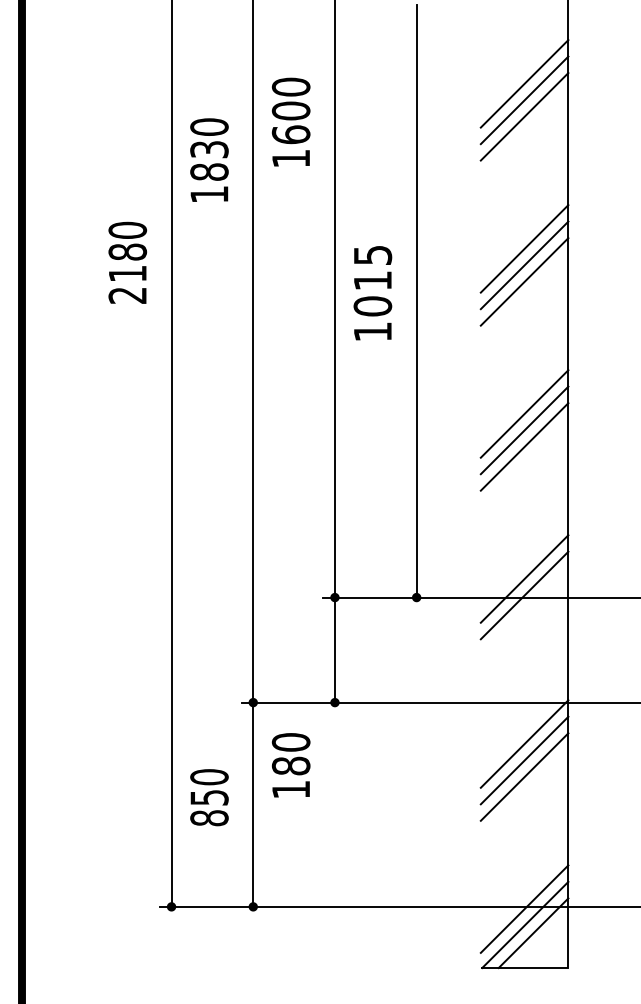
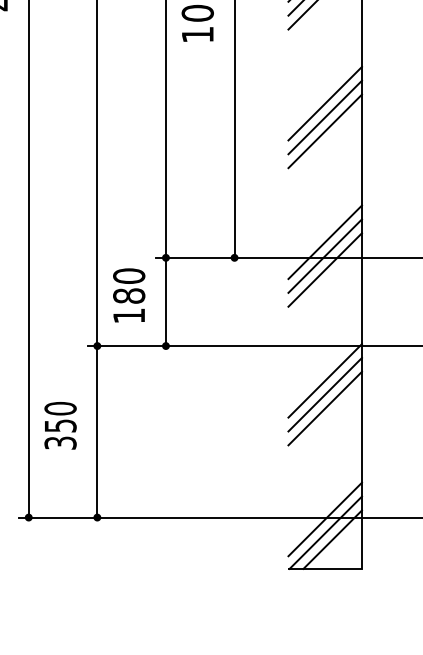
line: (524, 611) -> (325, 269), added
text: (290, 765) -> (128, 295), moved
text: (209, 818) -> (60, 443), 850 -> 350

